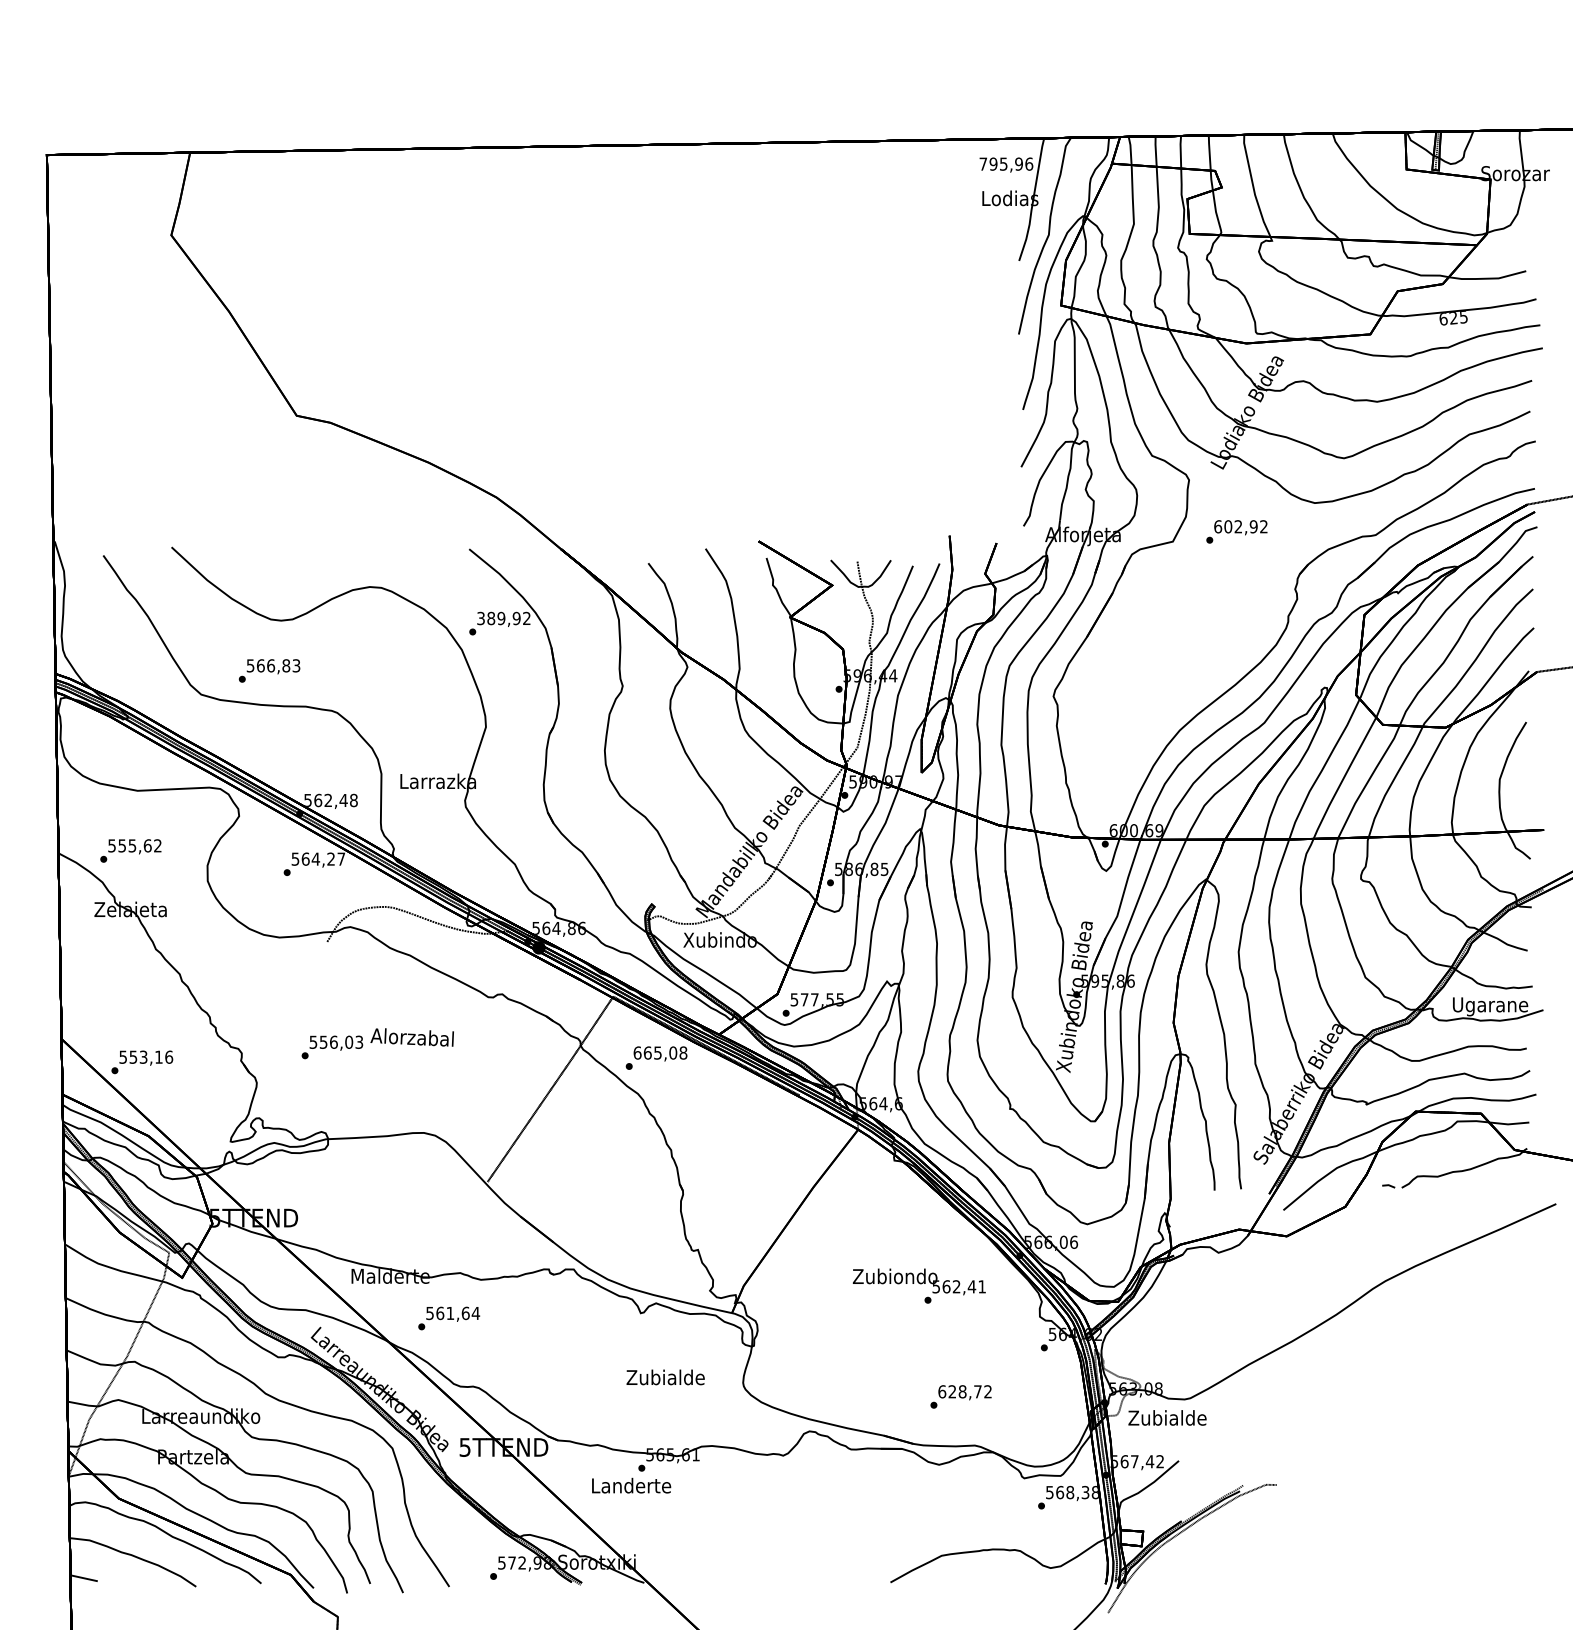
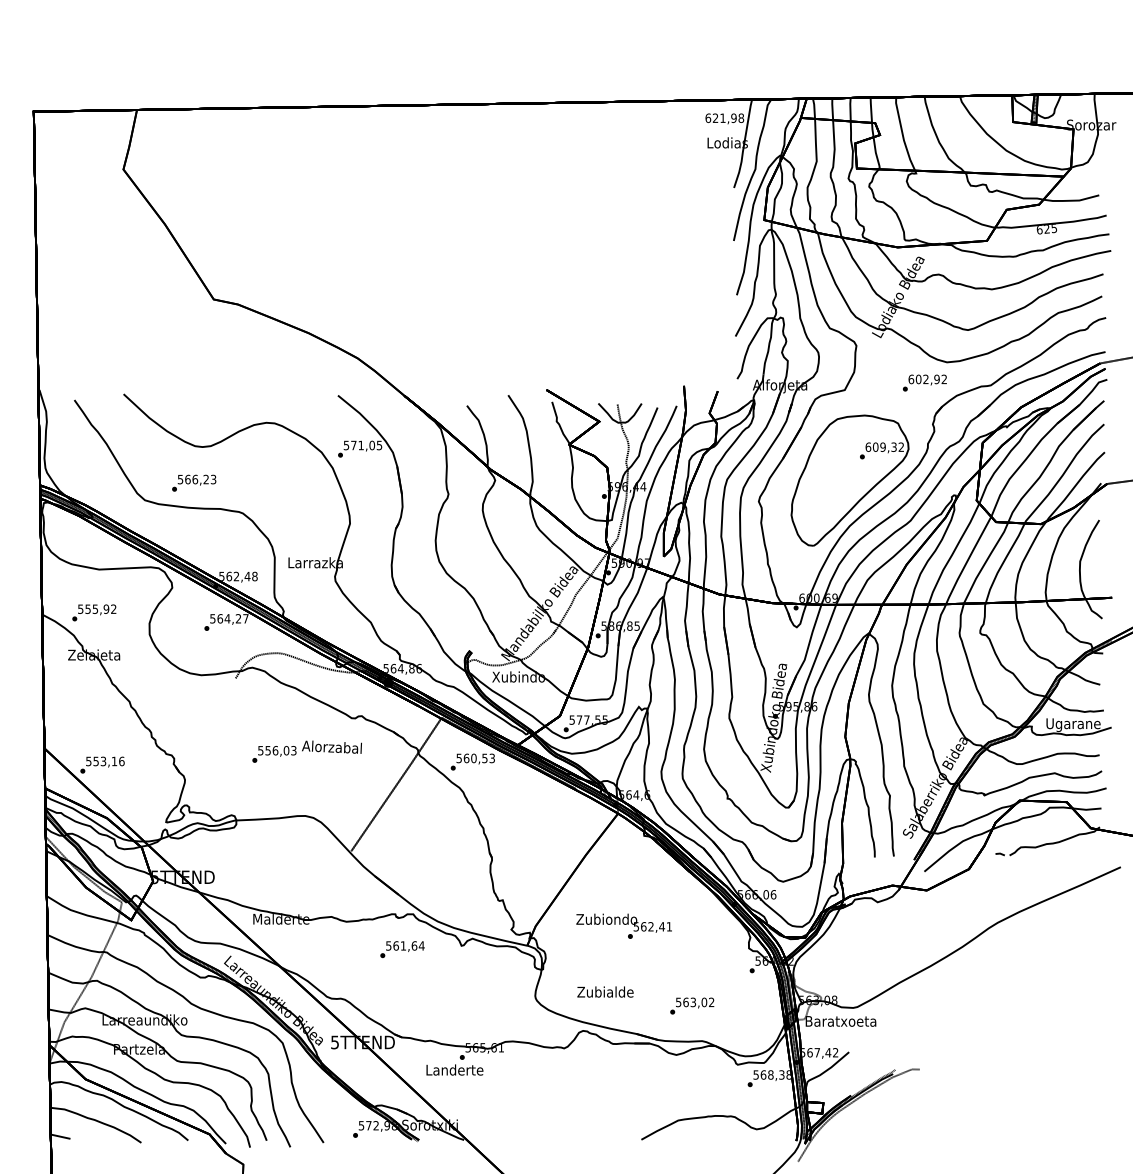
text: (1005, 164) -> (724, 118), 795,96 -> 621,98
text: (1236, 531) -> (924, 382), moved
text: (504, 618) -> (363, 445), 389,92 -> 571,05
text: (286, 665) -> (206, 479), 566,83 -> 566,23
part: (1179, 667) -> (849, 480), added
text: (147, 844) -> (106, 608), 555,62 -> 555,92
text: (376, 1043) -> (306, 751), moved
text: (660, 1053) -> (475, 758), 665,08 -> 560,53
text: (918, 1285) -> (623, 925), moved
text: (449, 1318) -> (402, 949), moved
text: (665, 1376) -> (605, 991), moved
text: (960, 1391) -> (691, 1002), 628,72 -> 563,02
text: (1166, 1416) -> (840, 1020), Zubialde -> Baratxoeta

